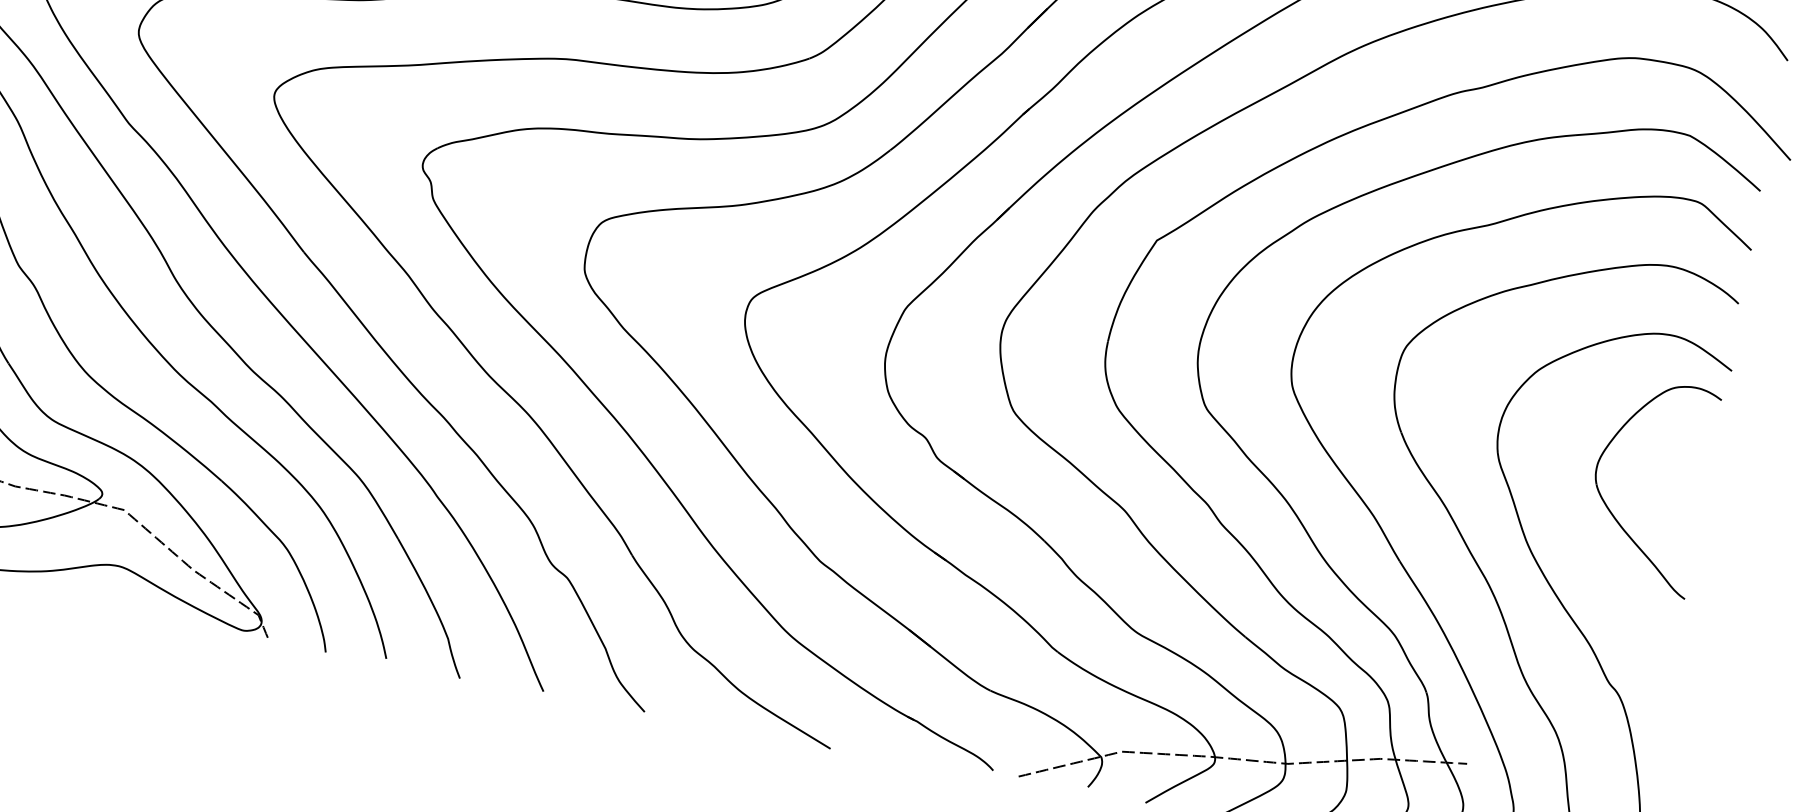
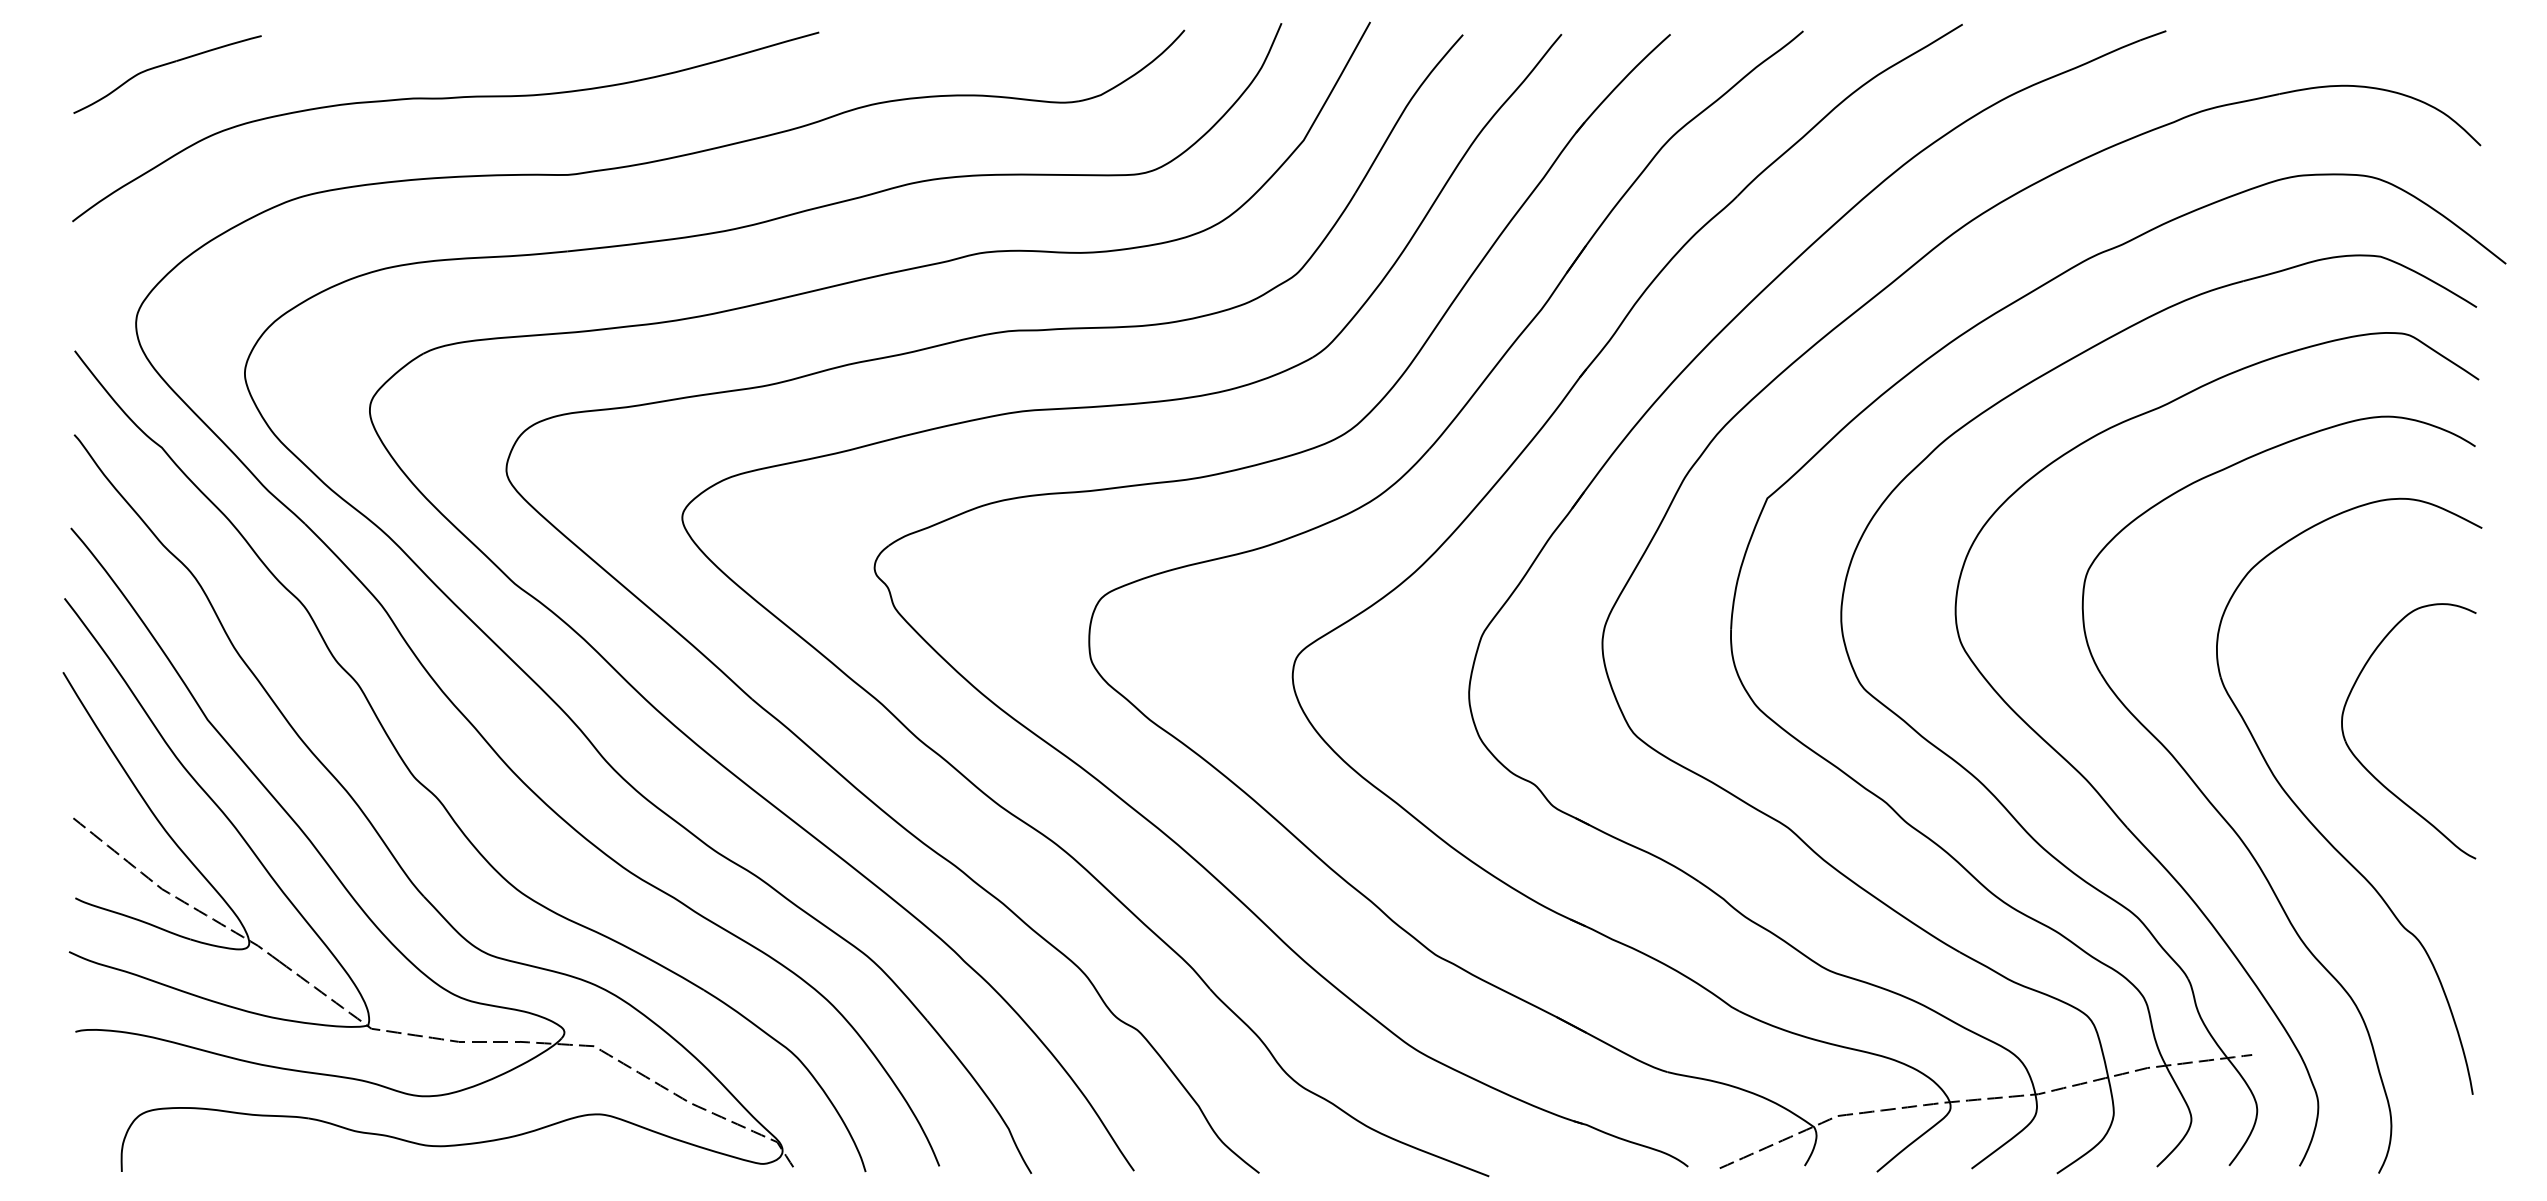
part: (1609, 508) -> (2366, 767), moved

